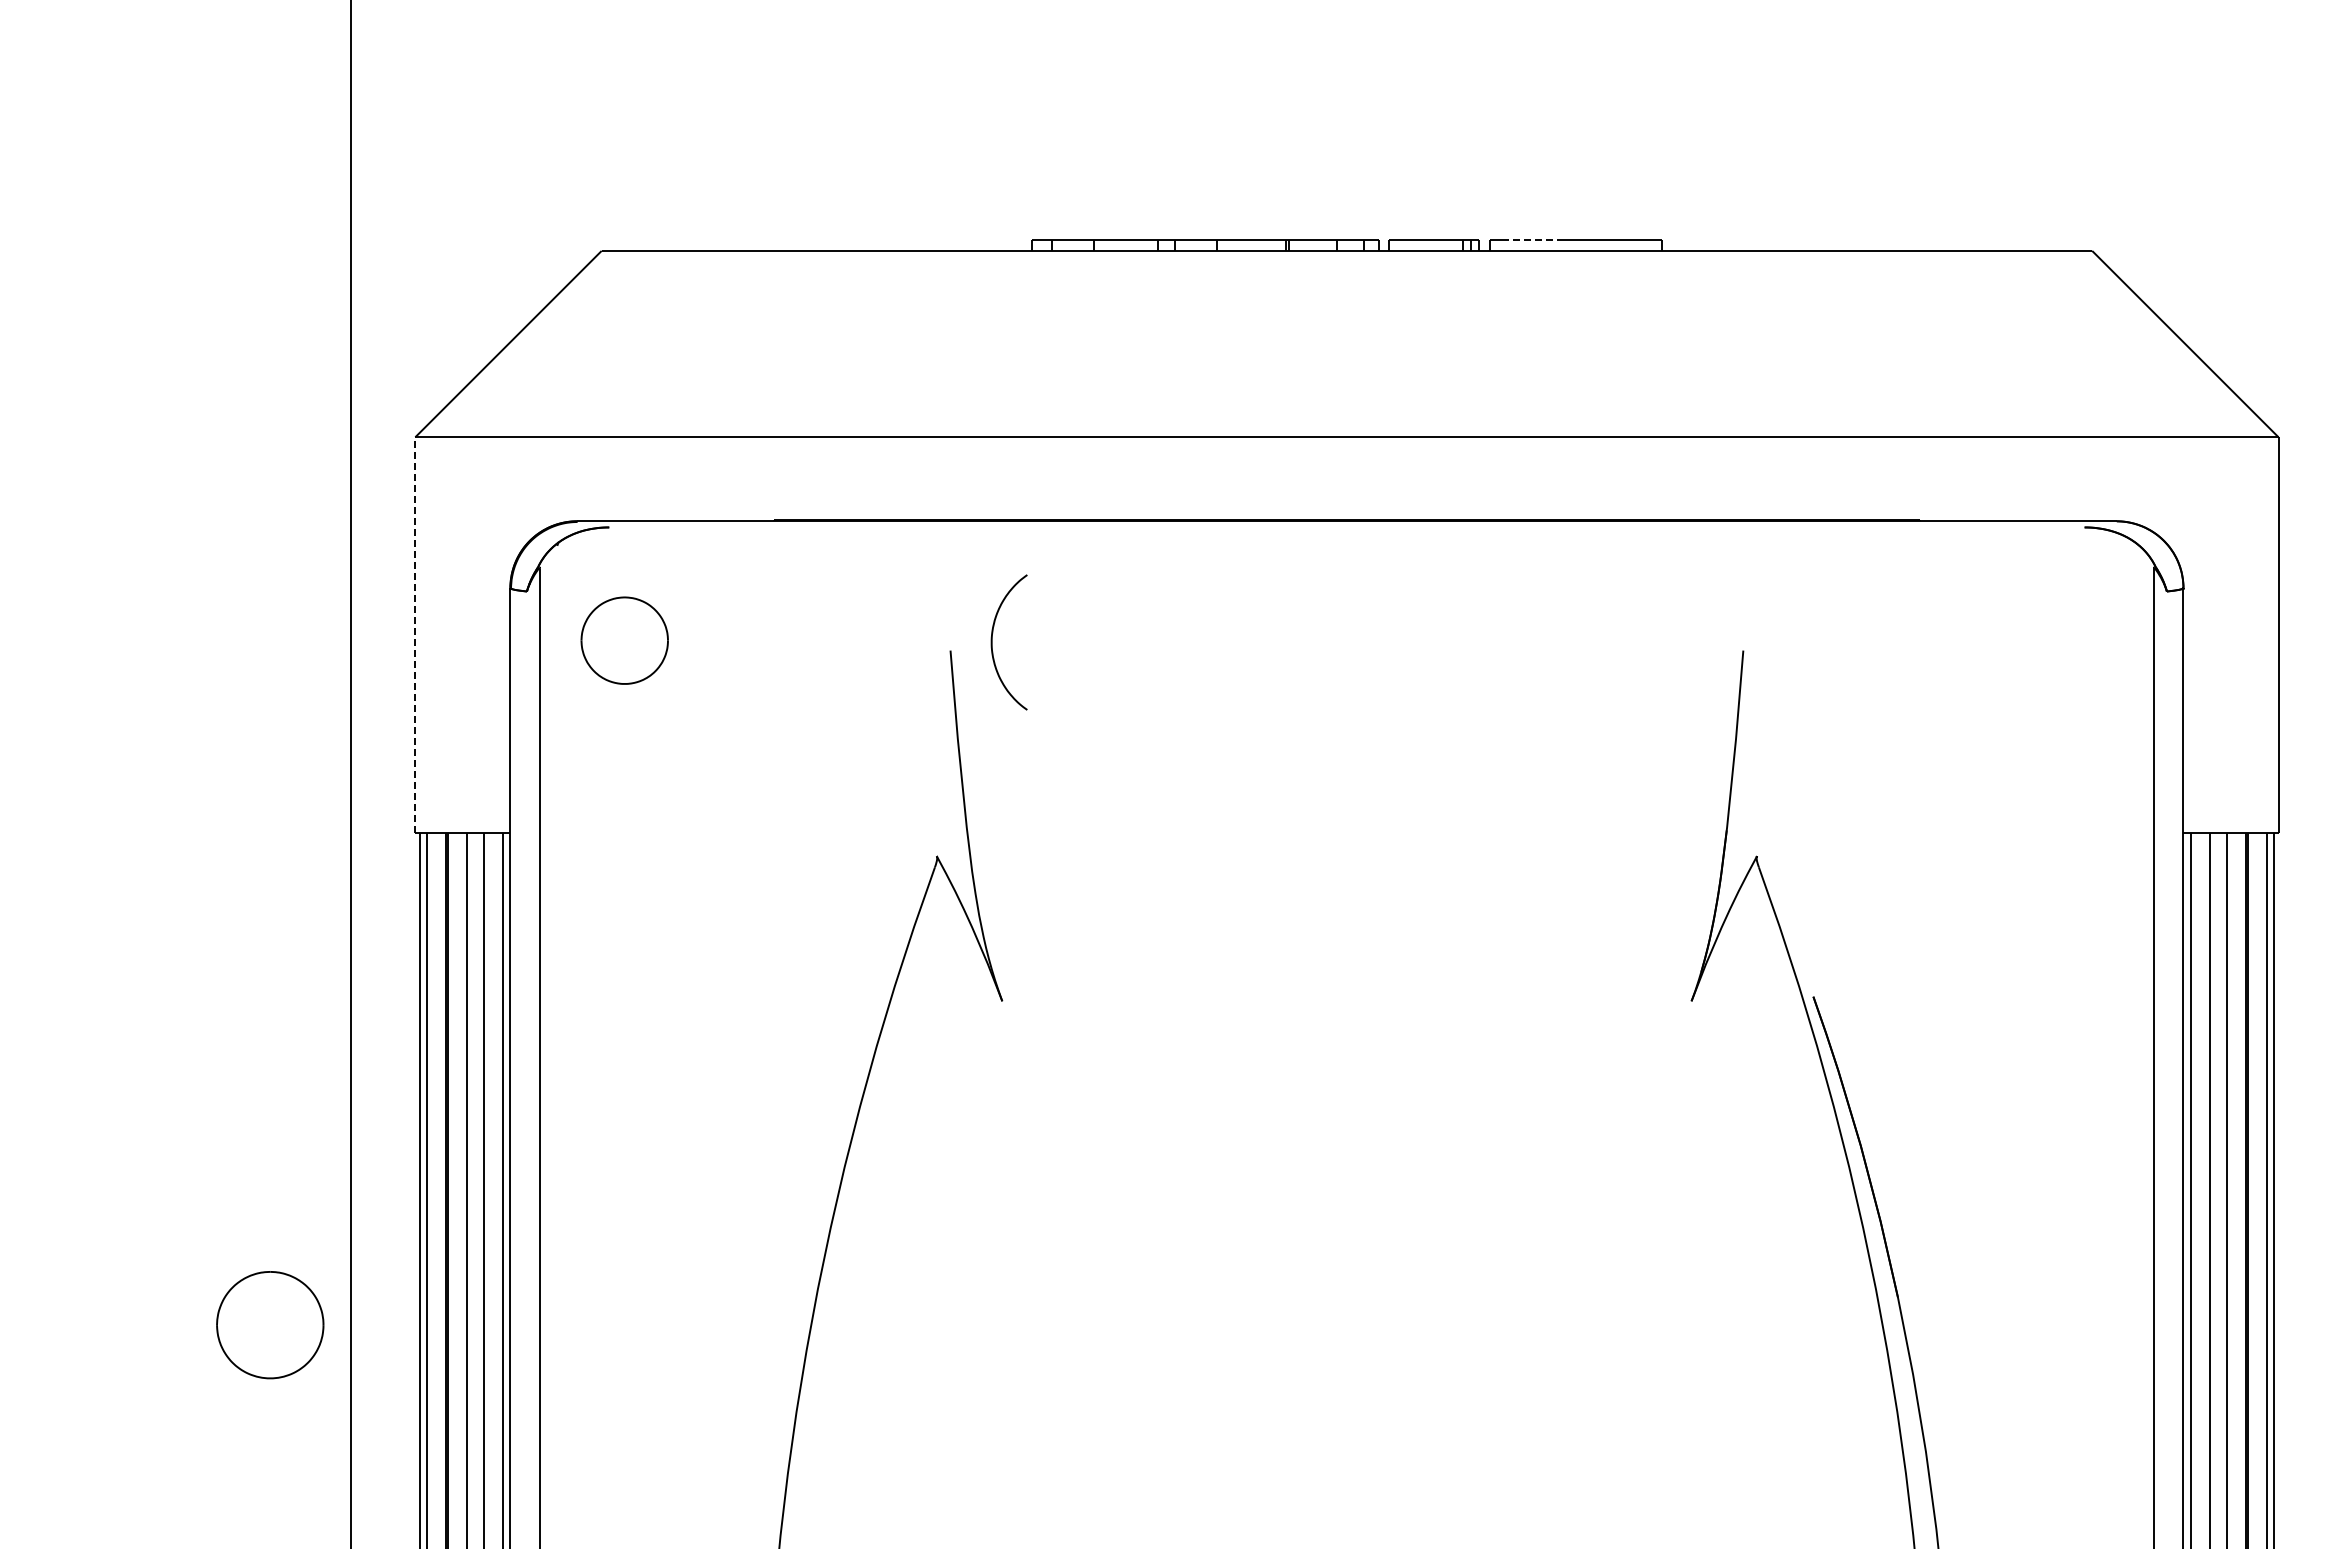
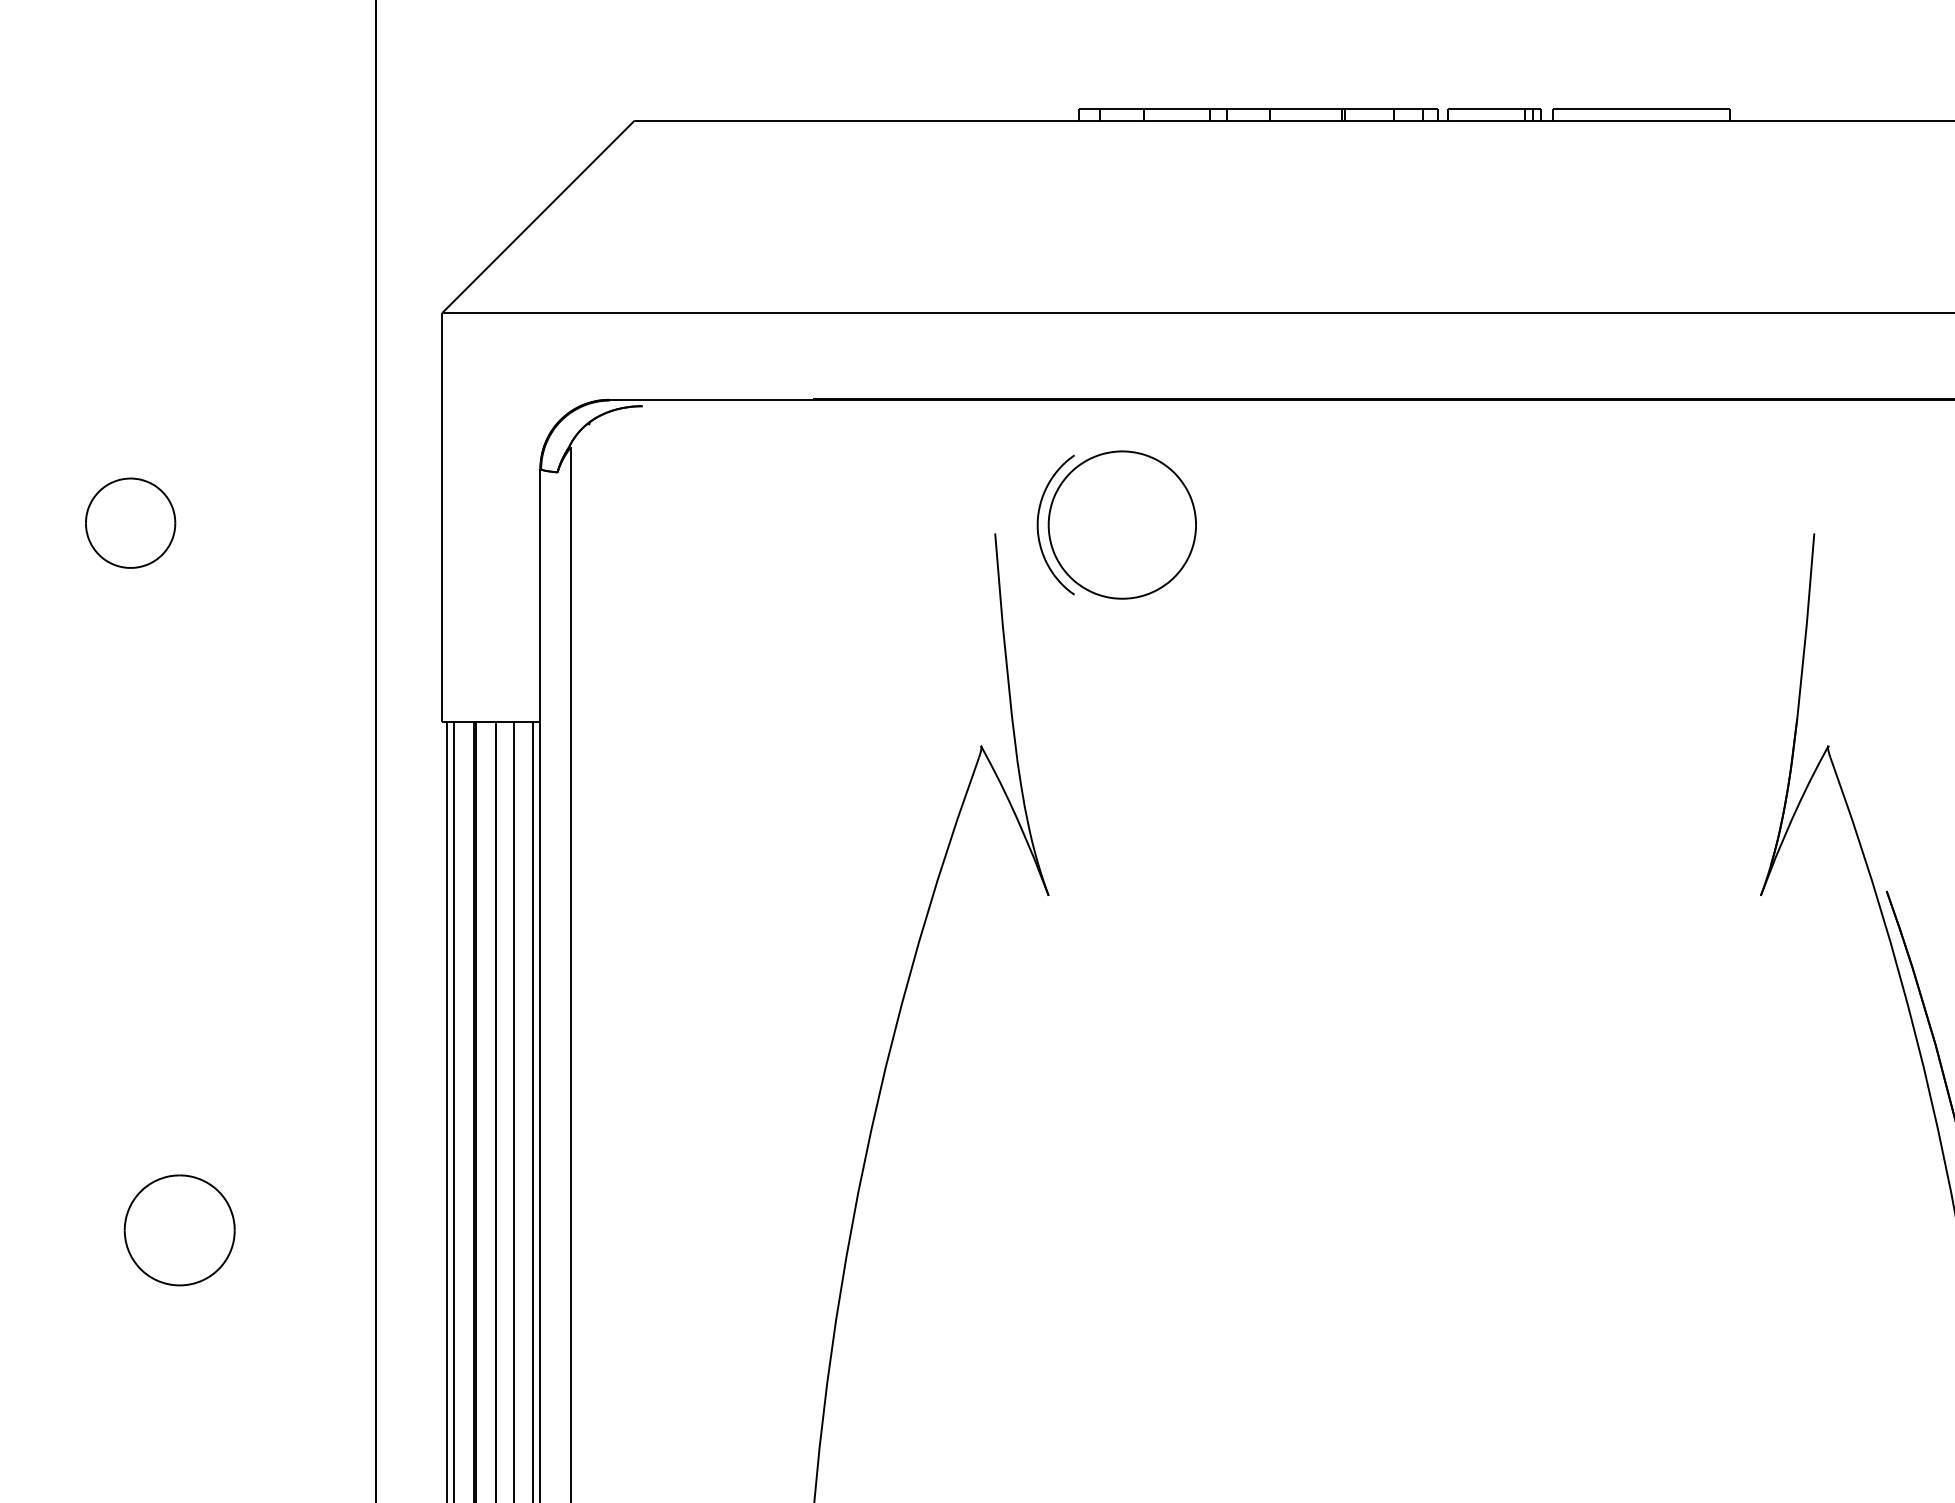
line: (1529, 239) -> (1593, 108), dashed -> solid
line: (415, 634) -> (442, 516), dashed -> solid
part: (624, 640) -> (130, 523), moved
part: (1073, 642) -> (1122, 525), added
part: (270, 1325) -> (179, 1230), moved

